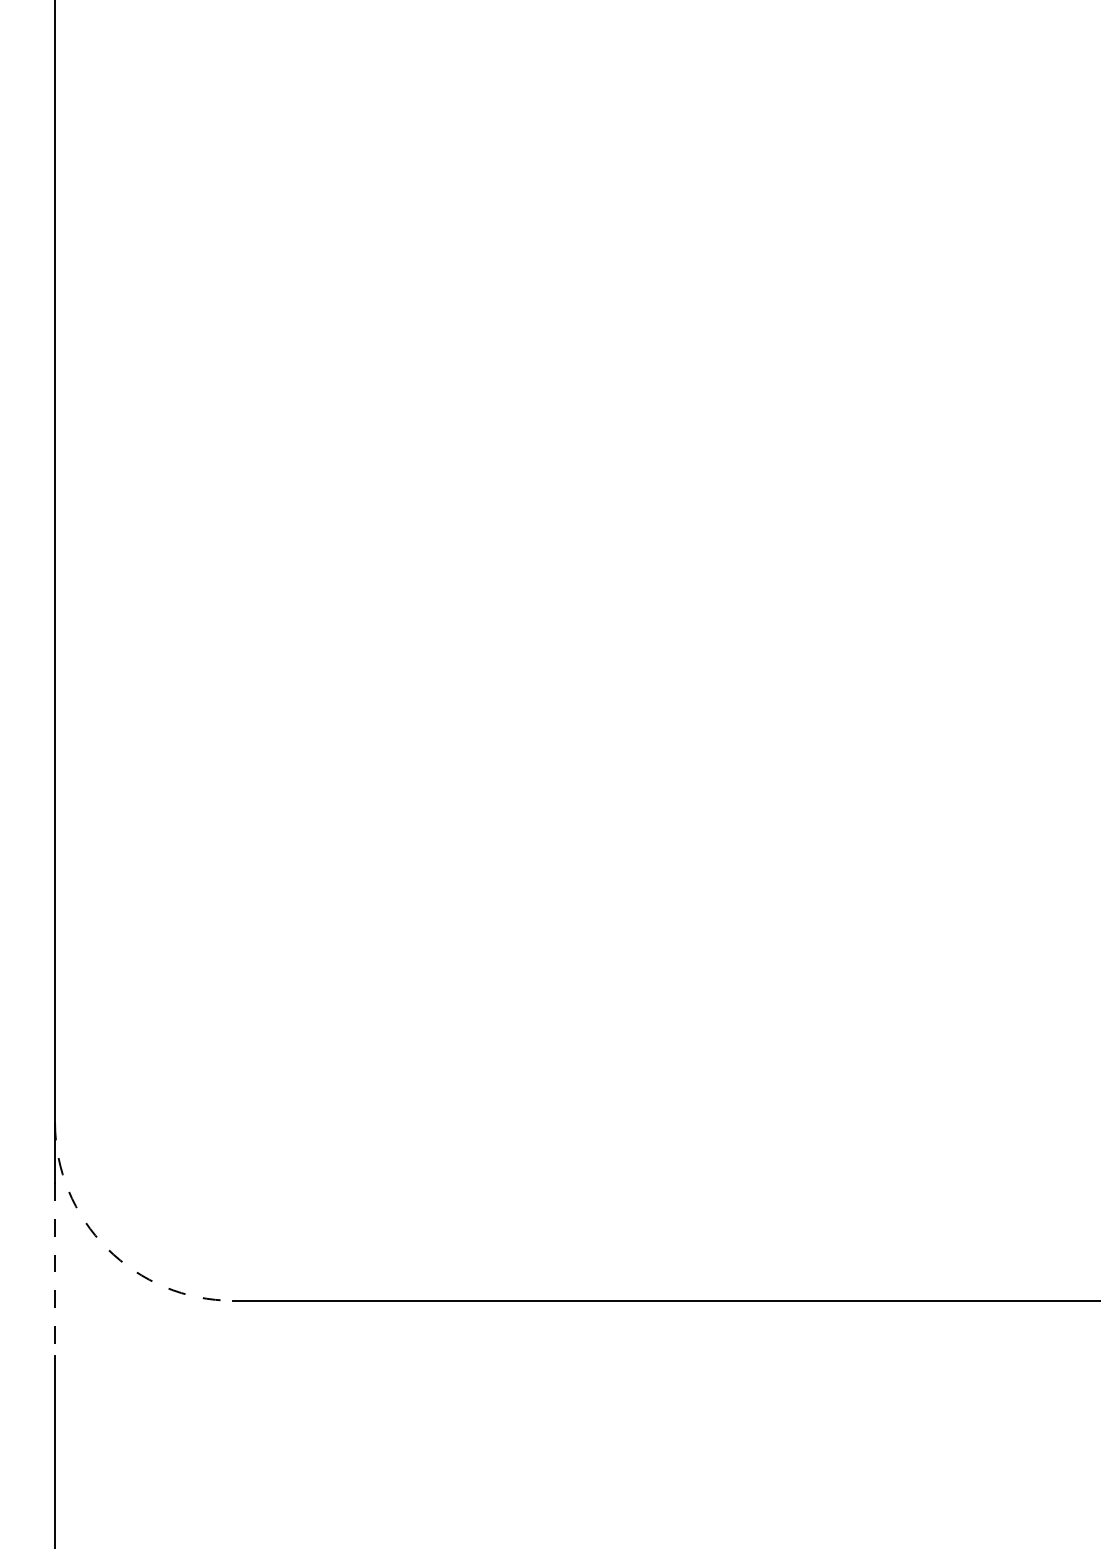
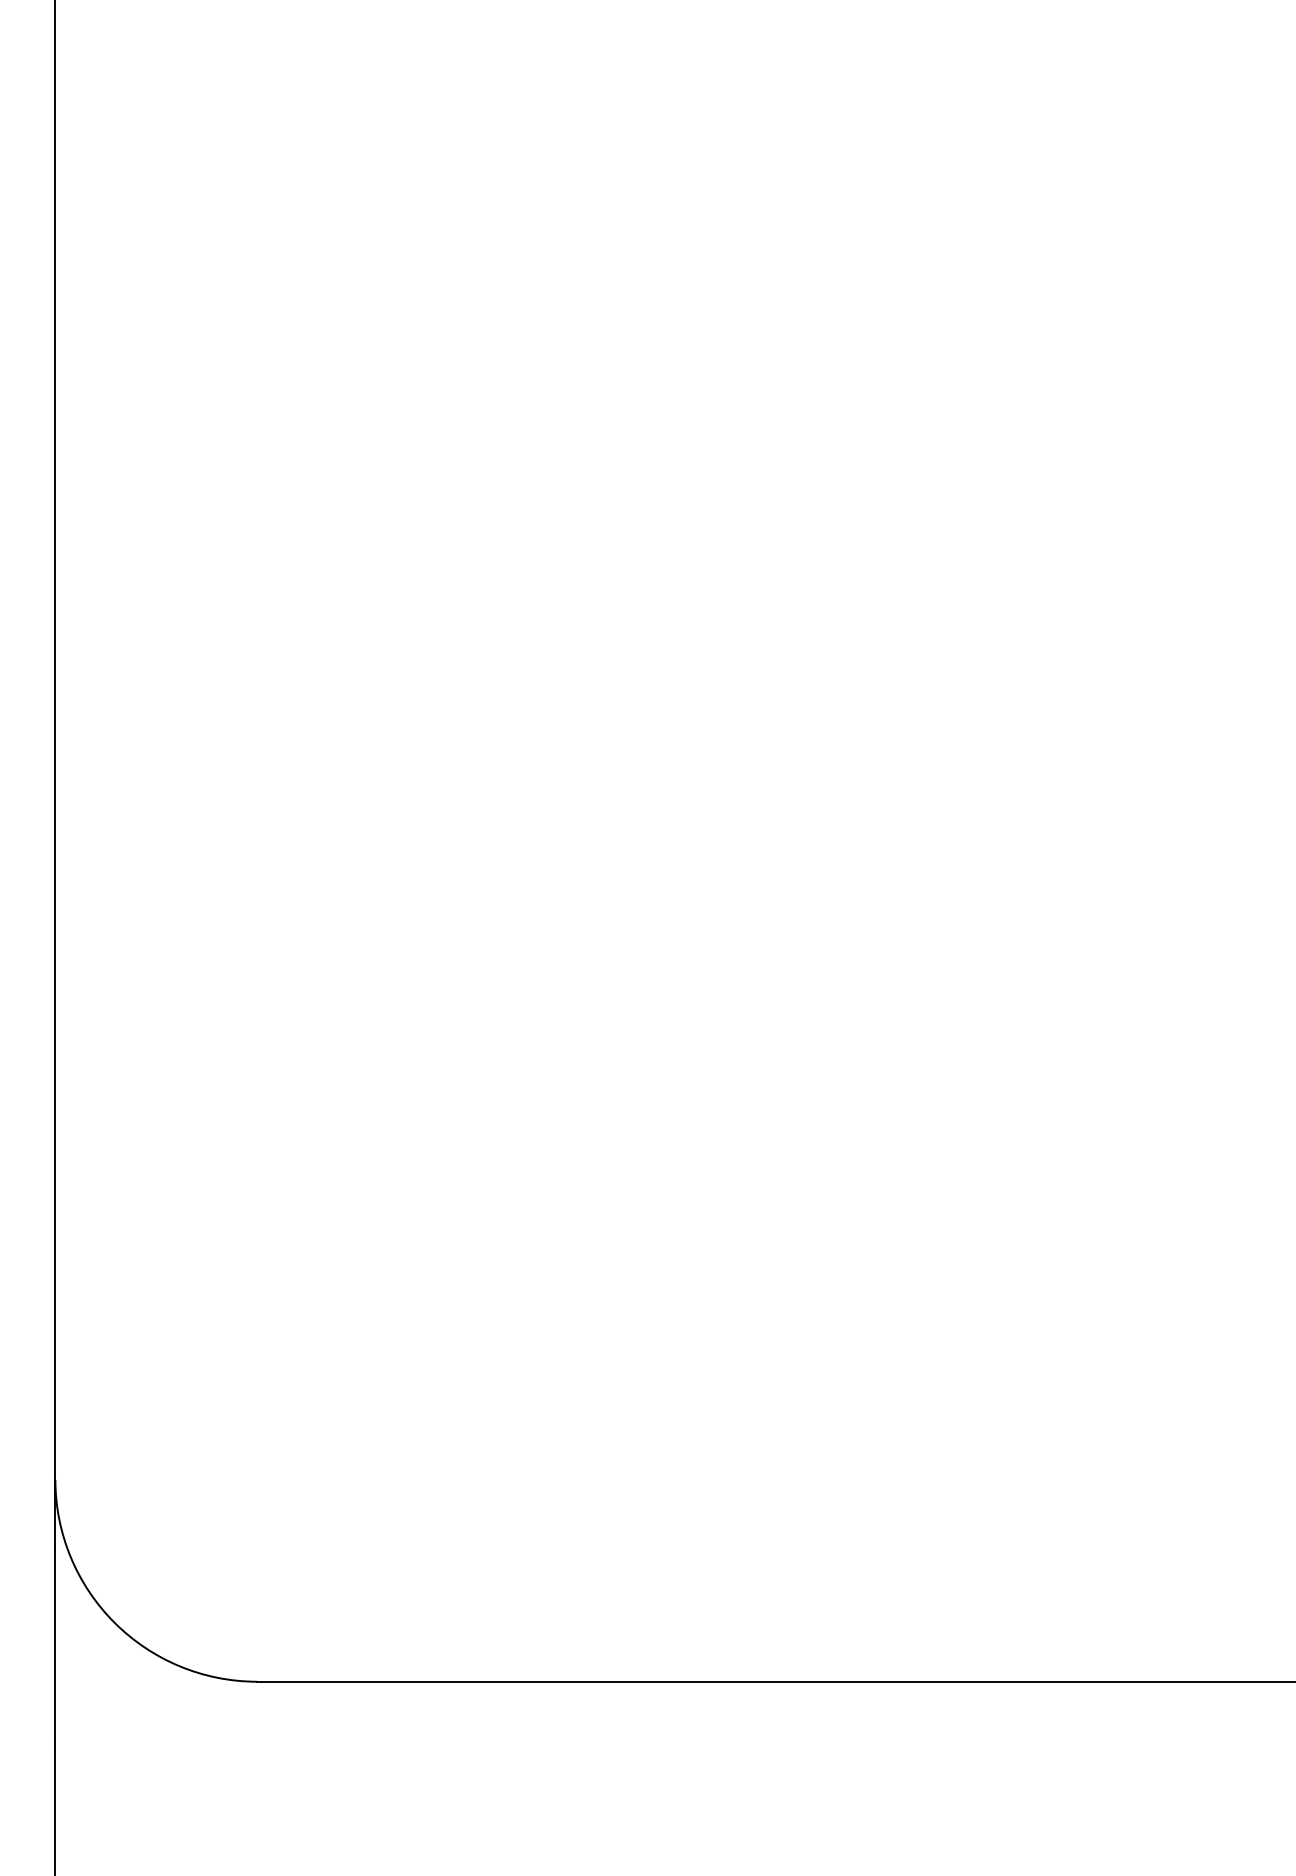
arc: (107, 1248) -> (114, 1622), dashed -> solid
line: (55, 1269) -> (55, 1646), dashed -> solid

